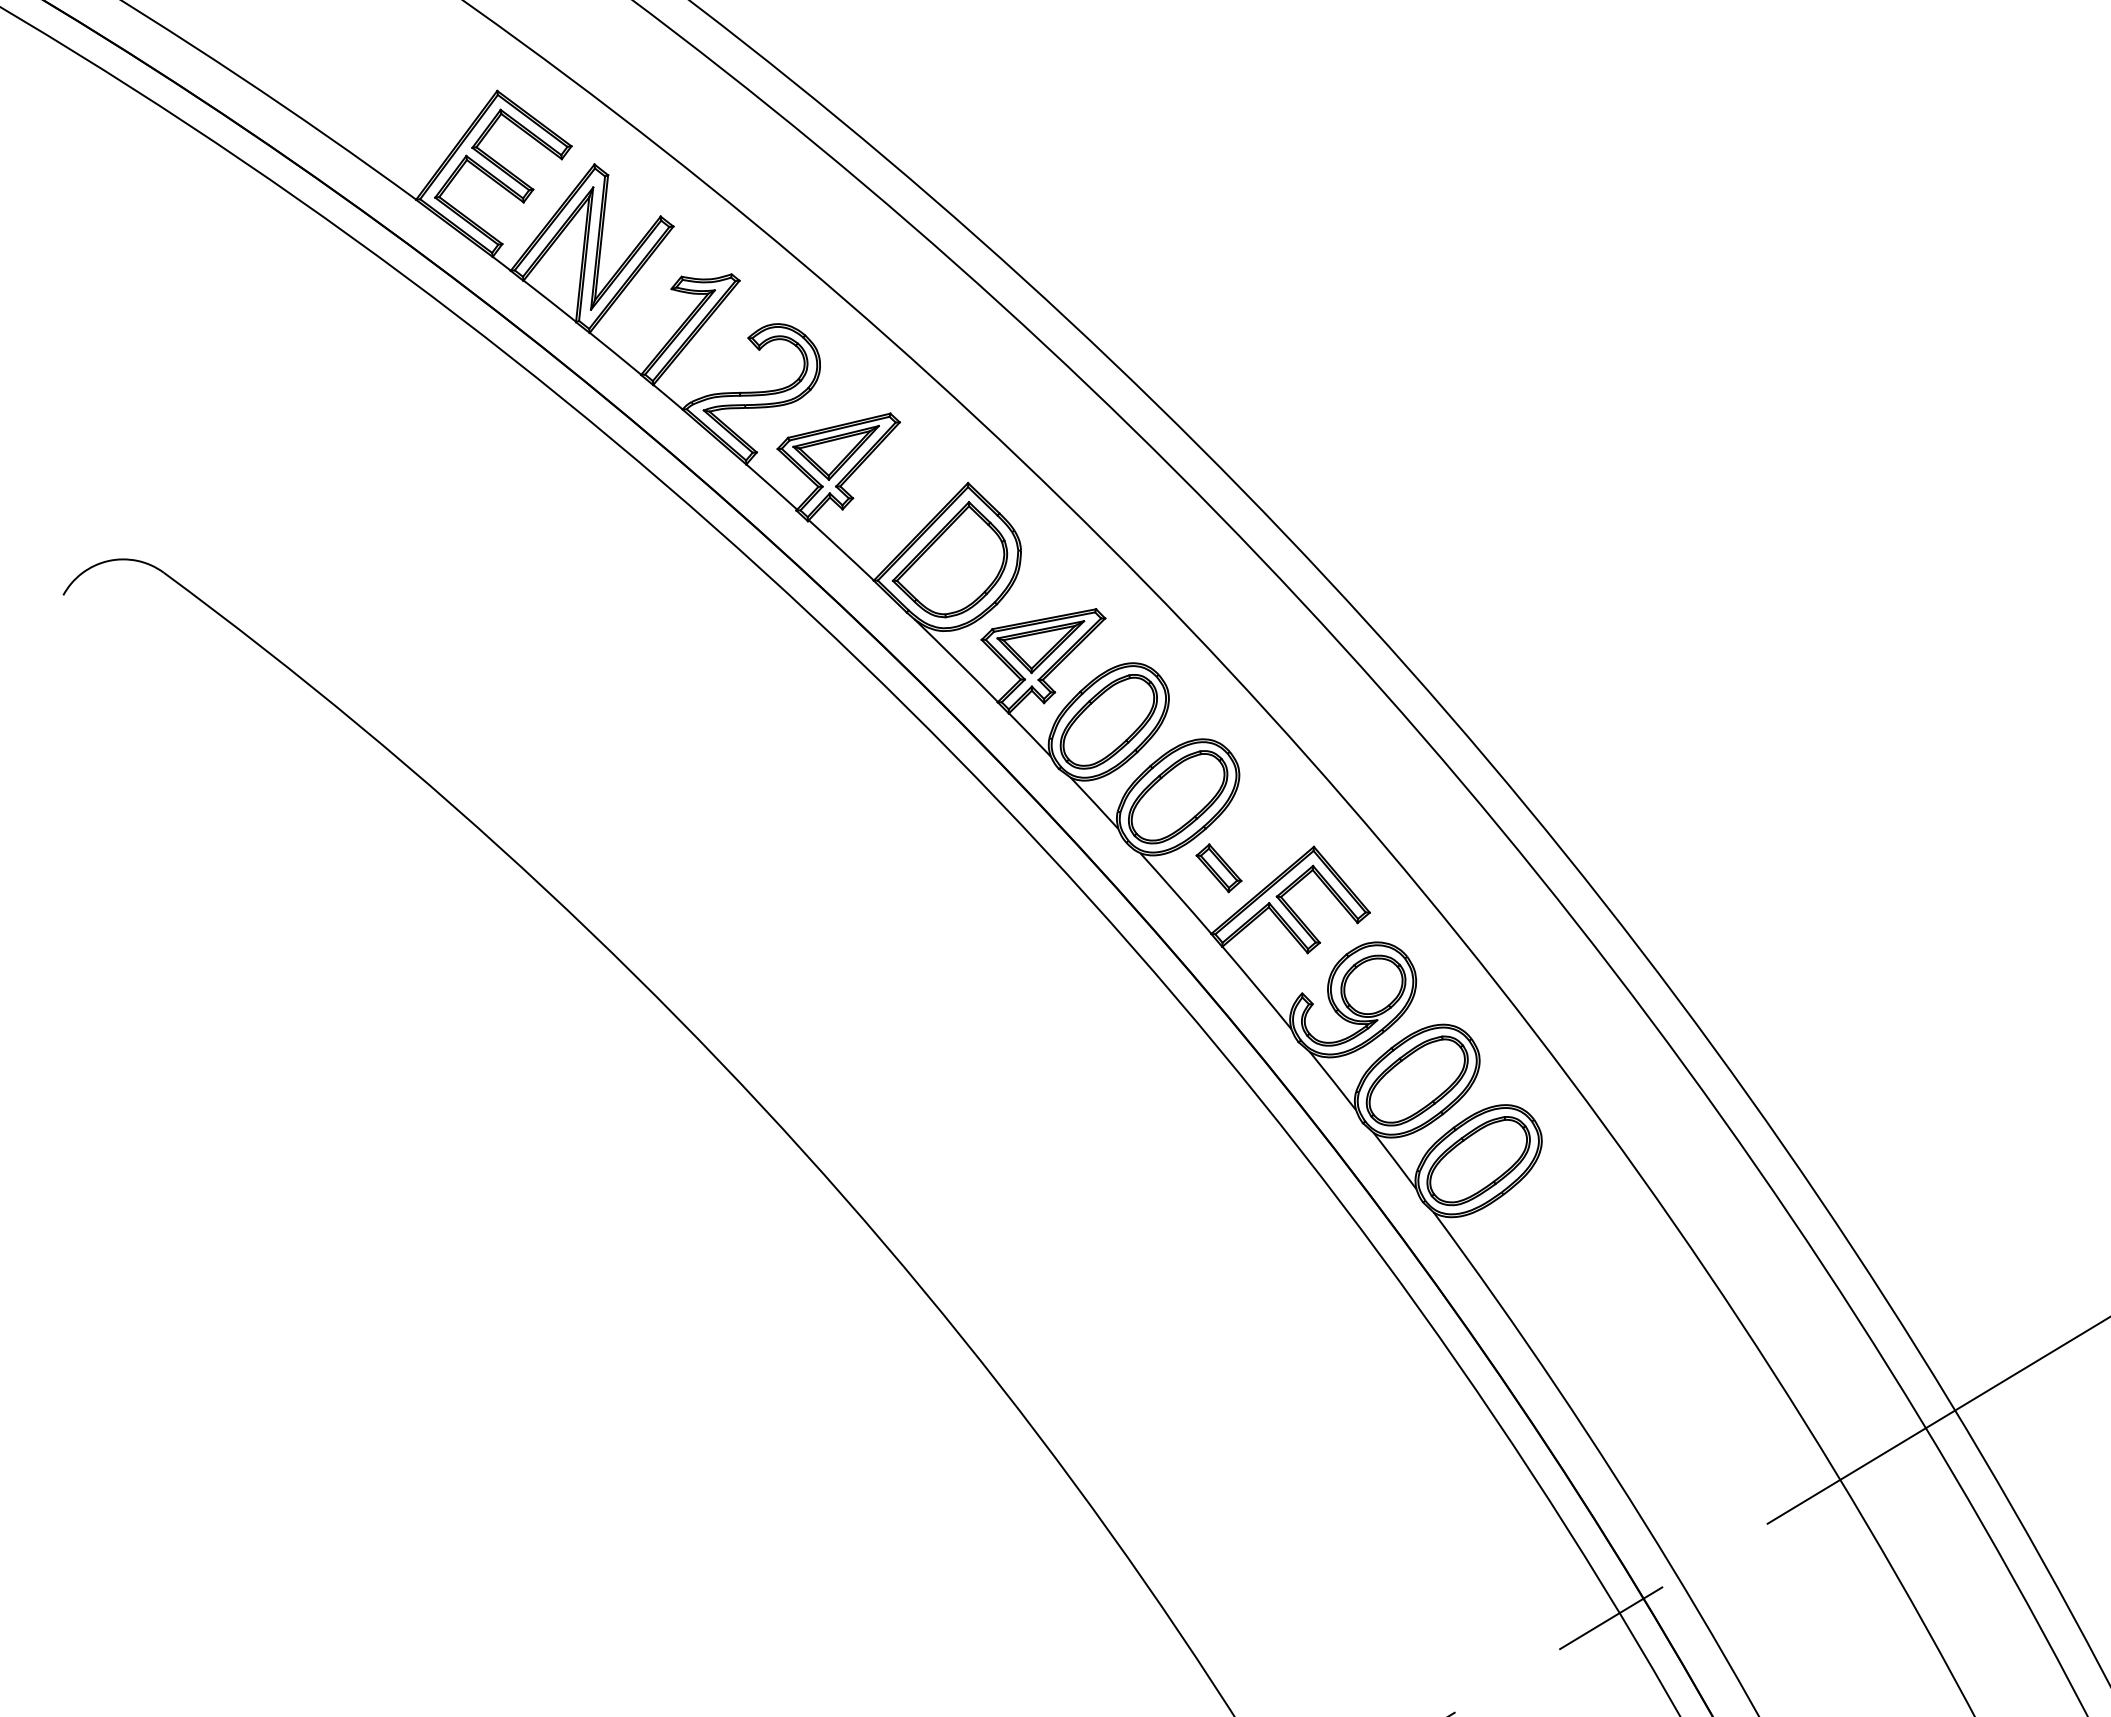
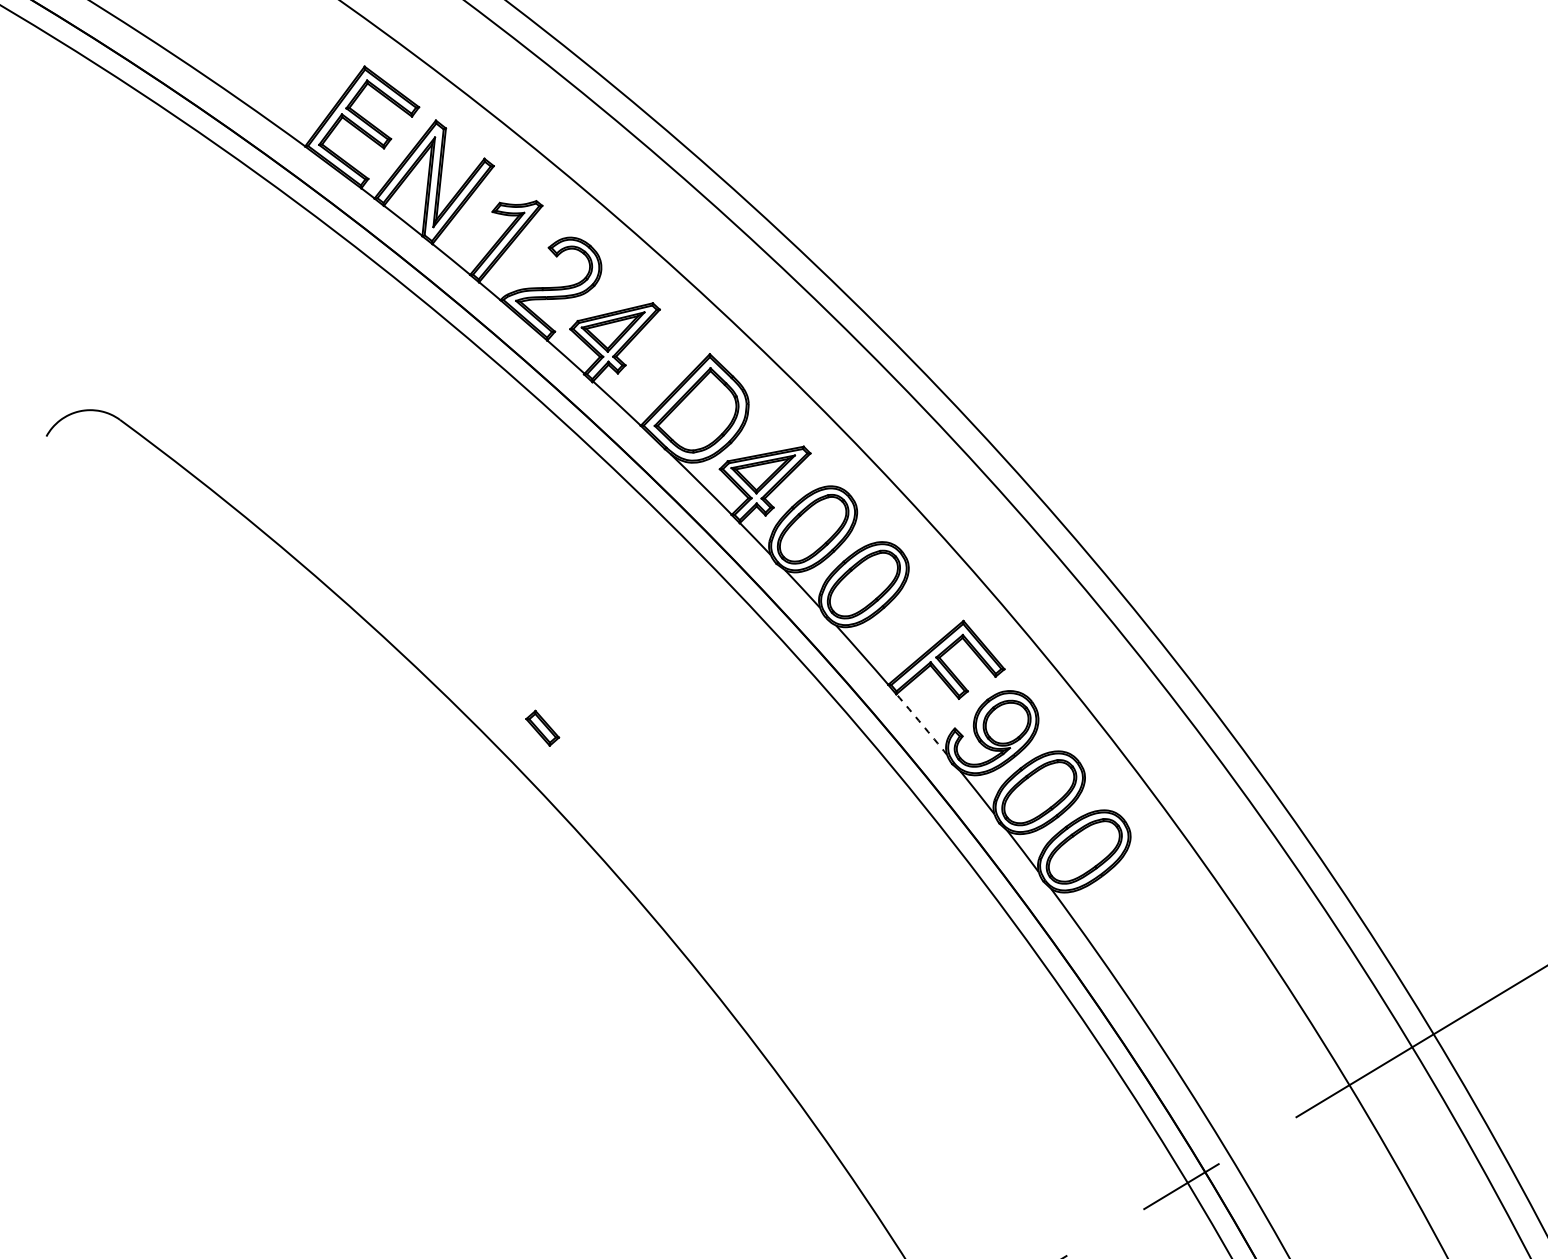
part: (1218, 868) -> (542, 728), moved
arc: (1257, 987) -> (922, 724), solid -> dashed

